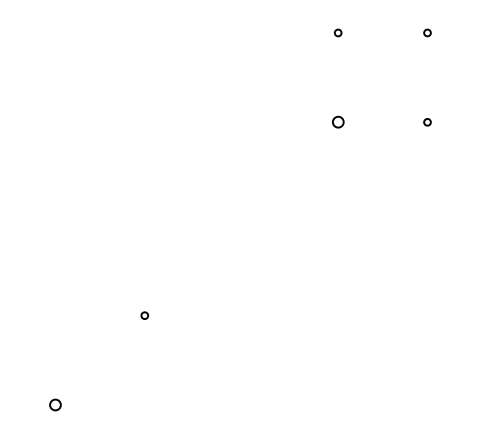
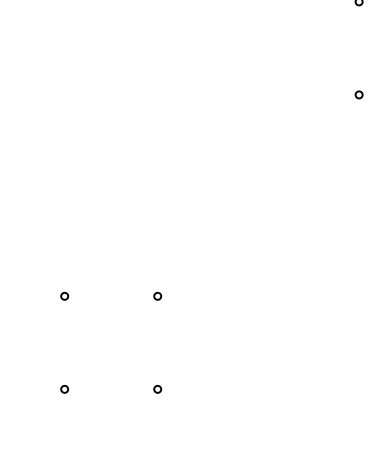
circle: (337, 122) -> (358, 95), size x0.62
circle: (55, 315) -> (64, 296), added
circle: (55, 404) -> (64, 388), size x0.62
circle: (144, 404) -> (157, 388), added

